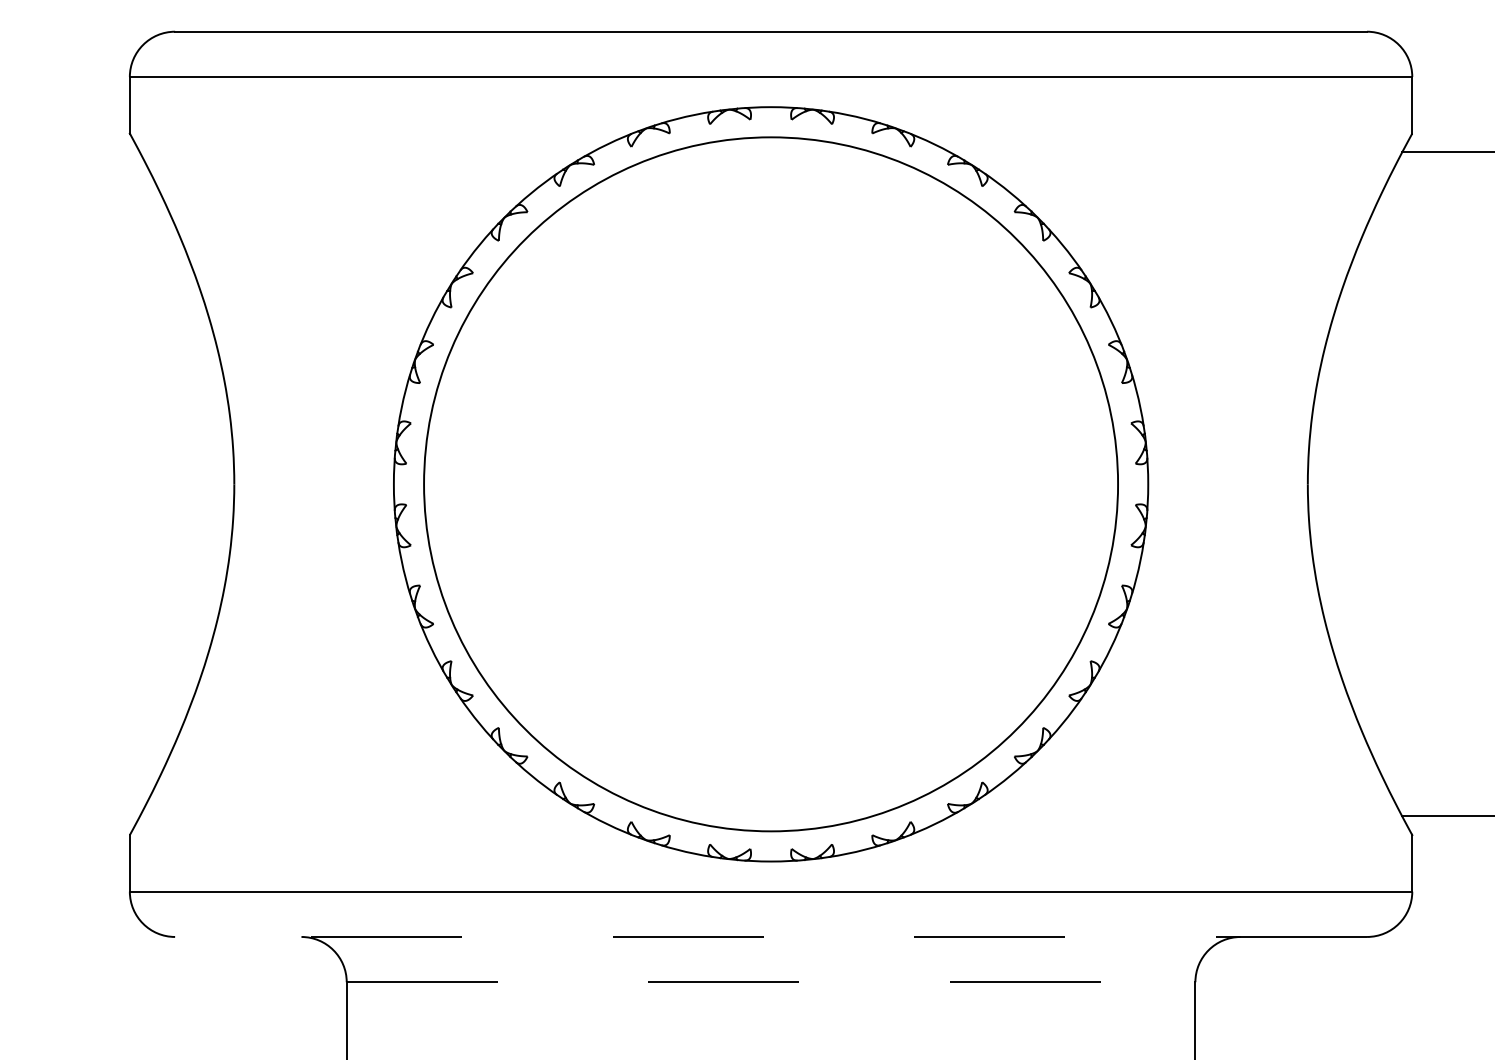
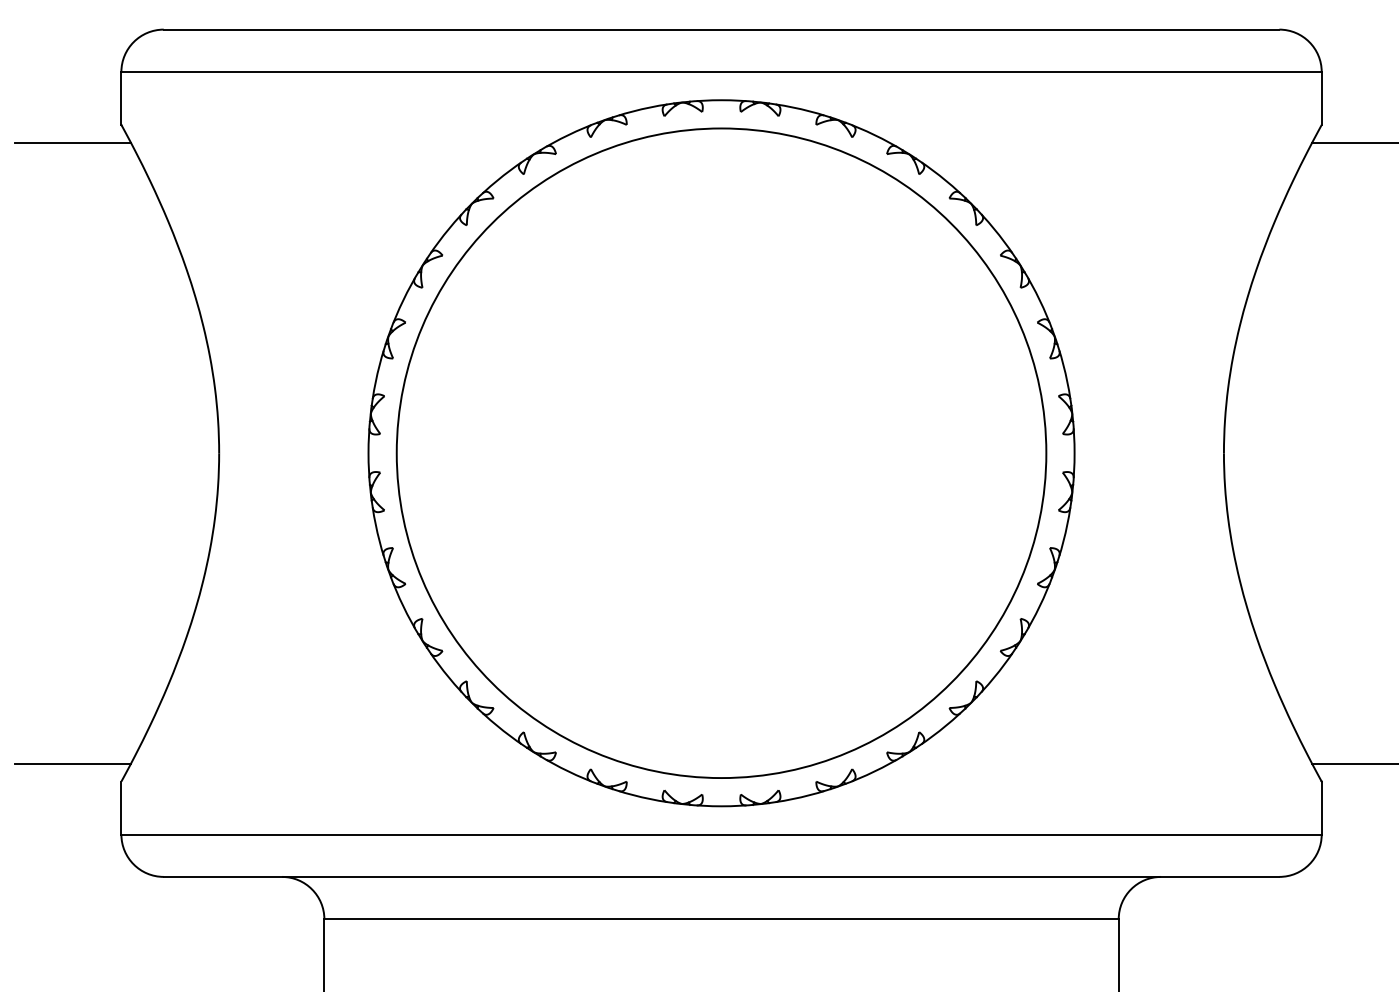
line: (77, 152) -> (72, 142), added
line: (77, 815) -> (72, 763), added
line: (771, 936) -> (721, 876), dashed -> solid
line: (772, 982) -> (722, 919), dashed -> solid

